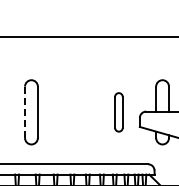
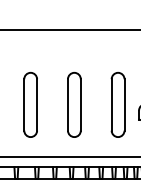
line: (25, 112) -> (24, 105), dashed -> solid
part: (74, 112) -> (73, 105), added
part: (118, 112) -> (117, 105), size x1.67

